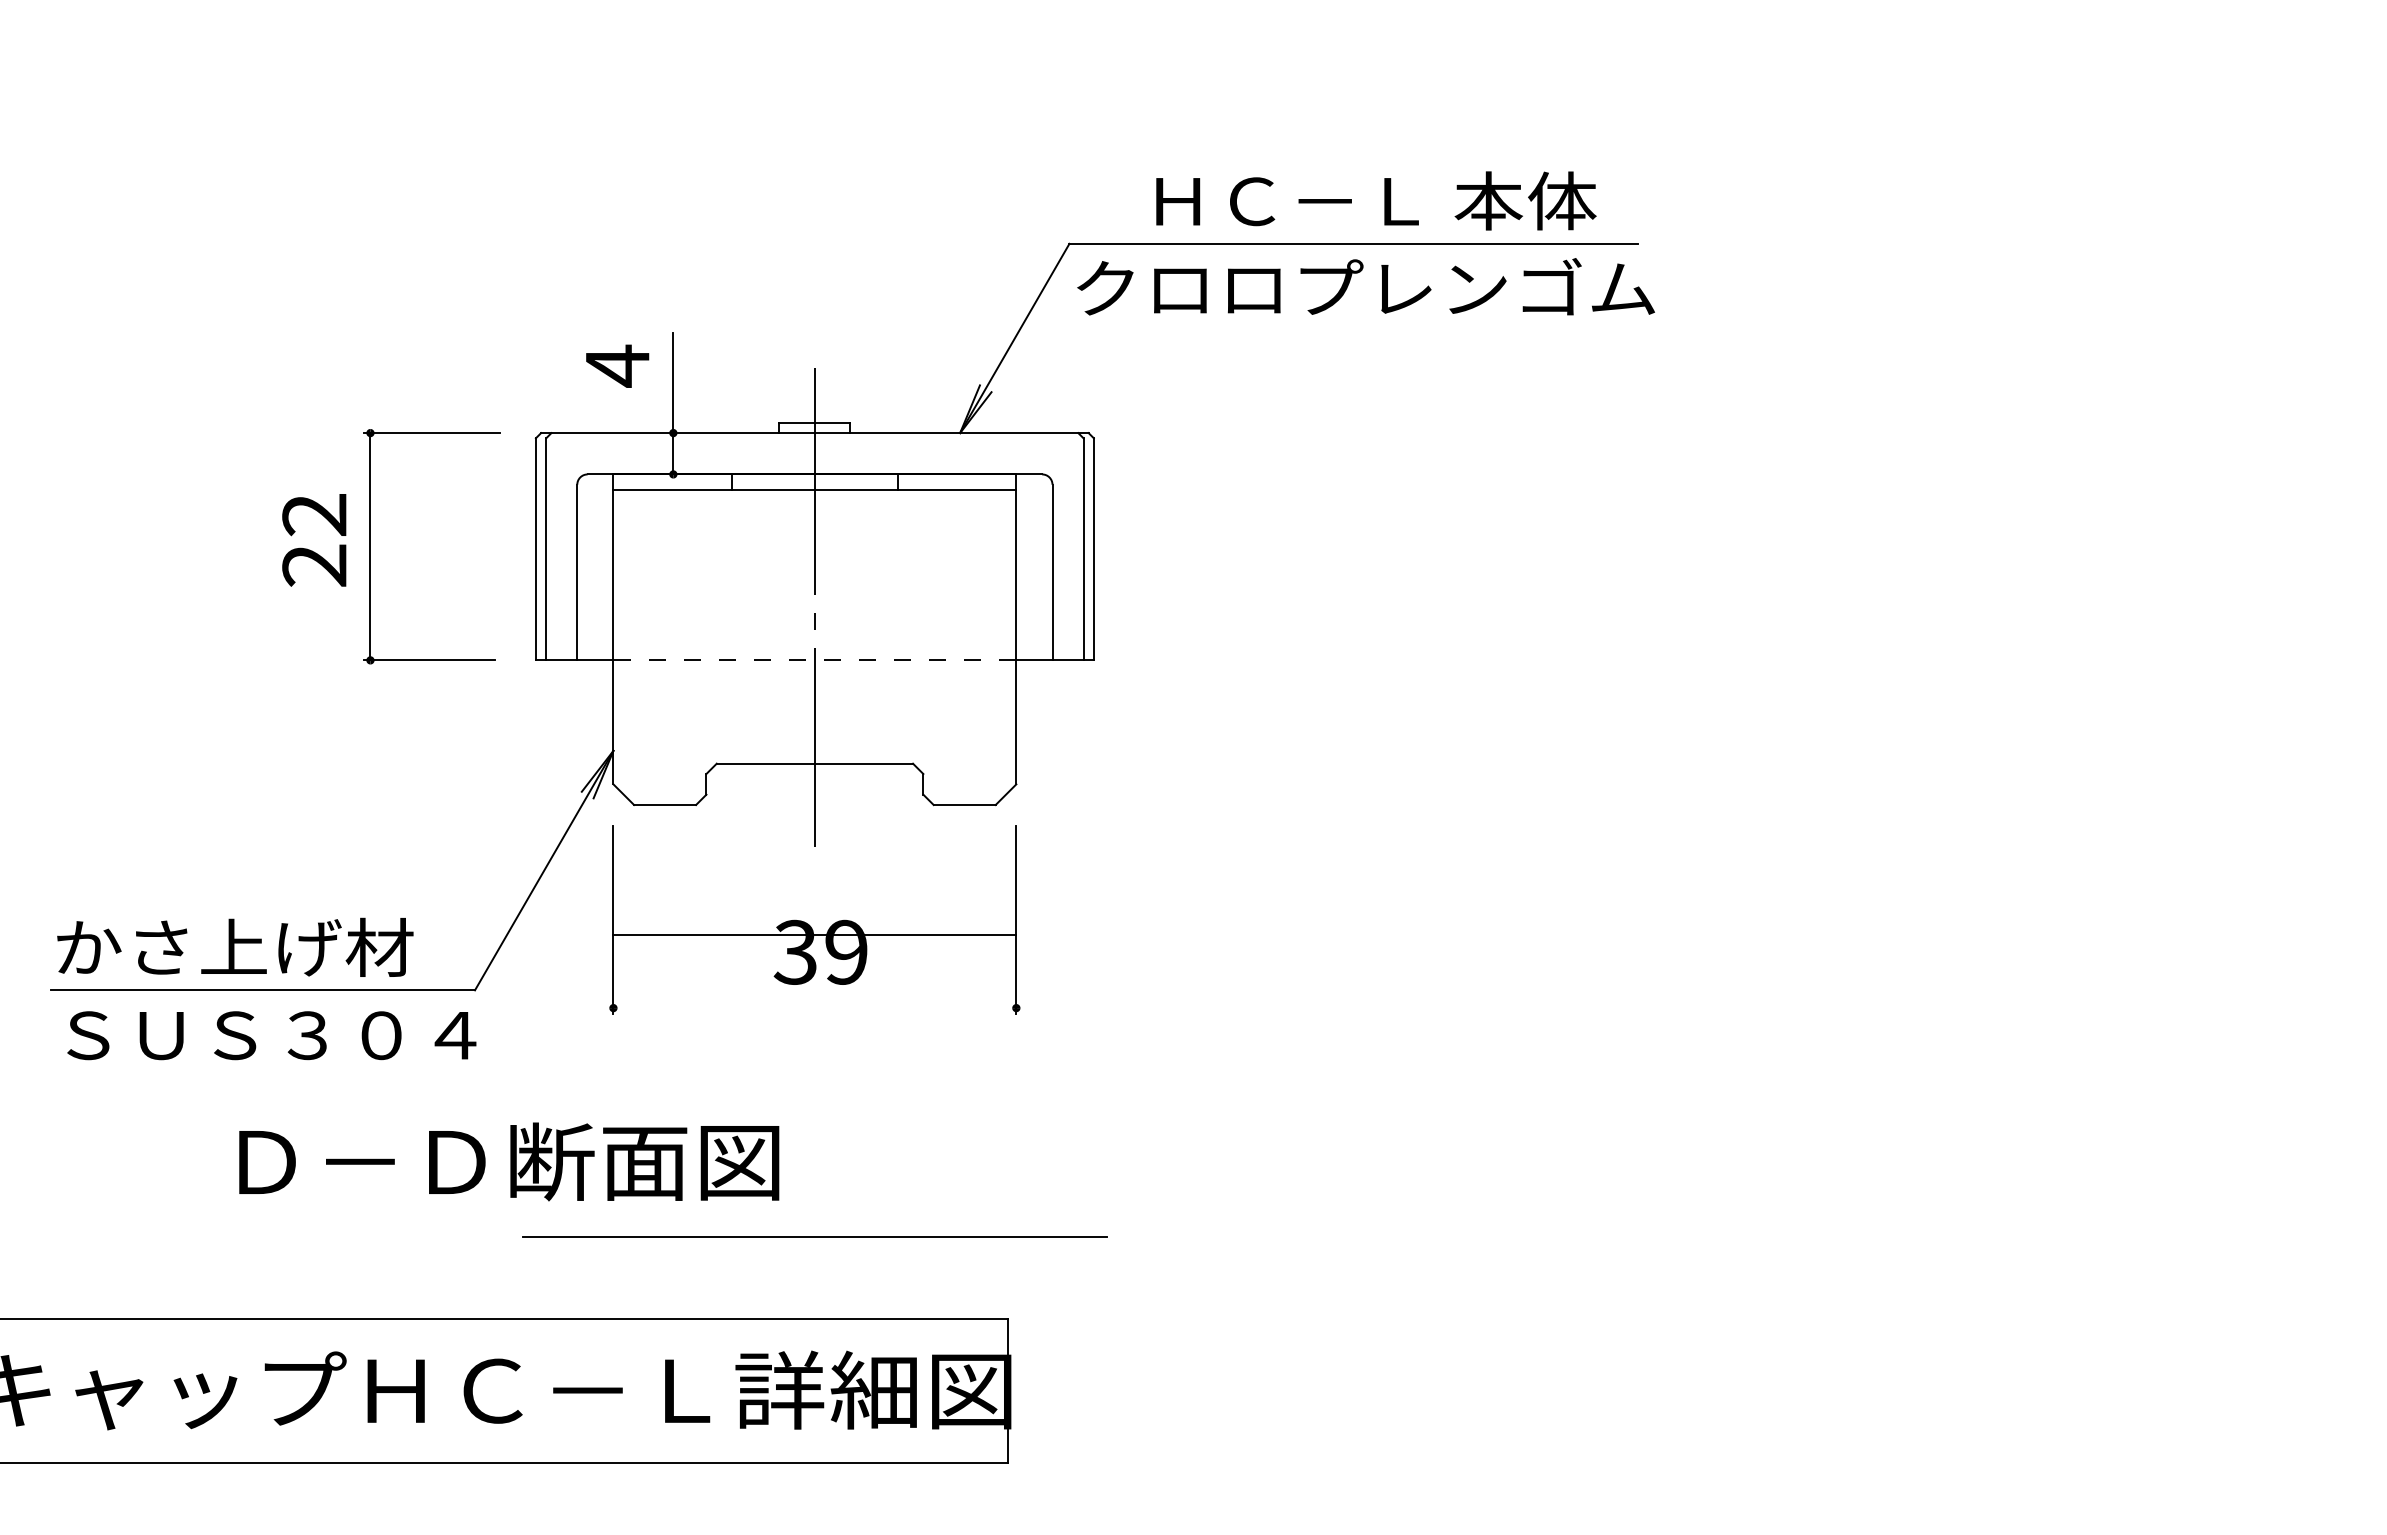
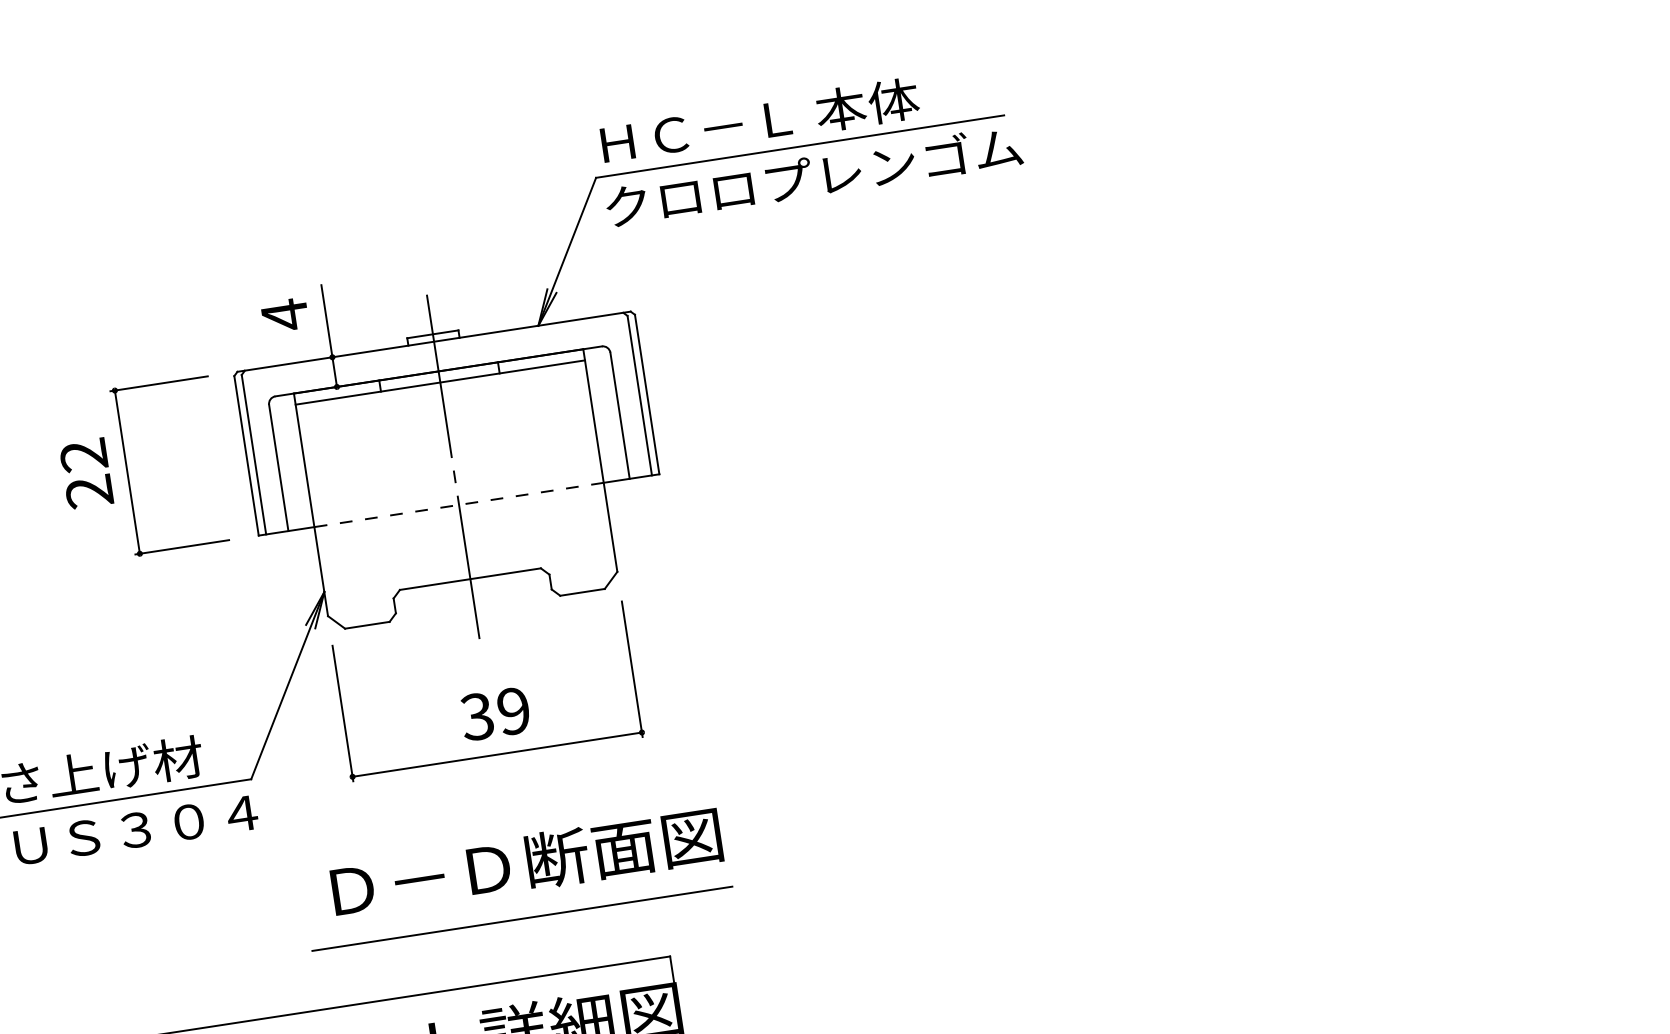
text: (1376, 200) -> (760, 120), moved
line: (814, 935) -> (497, 754), moved
text: (509, 1161) -> (526, 862), moved

